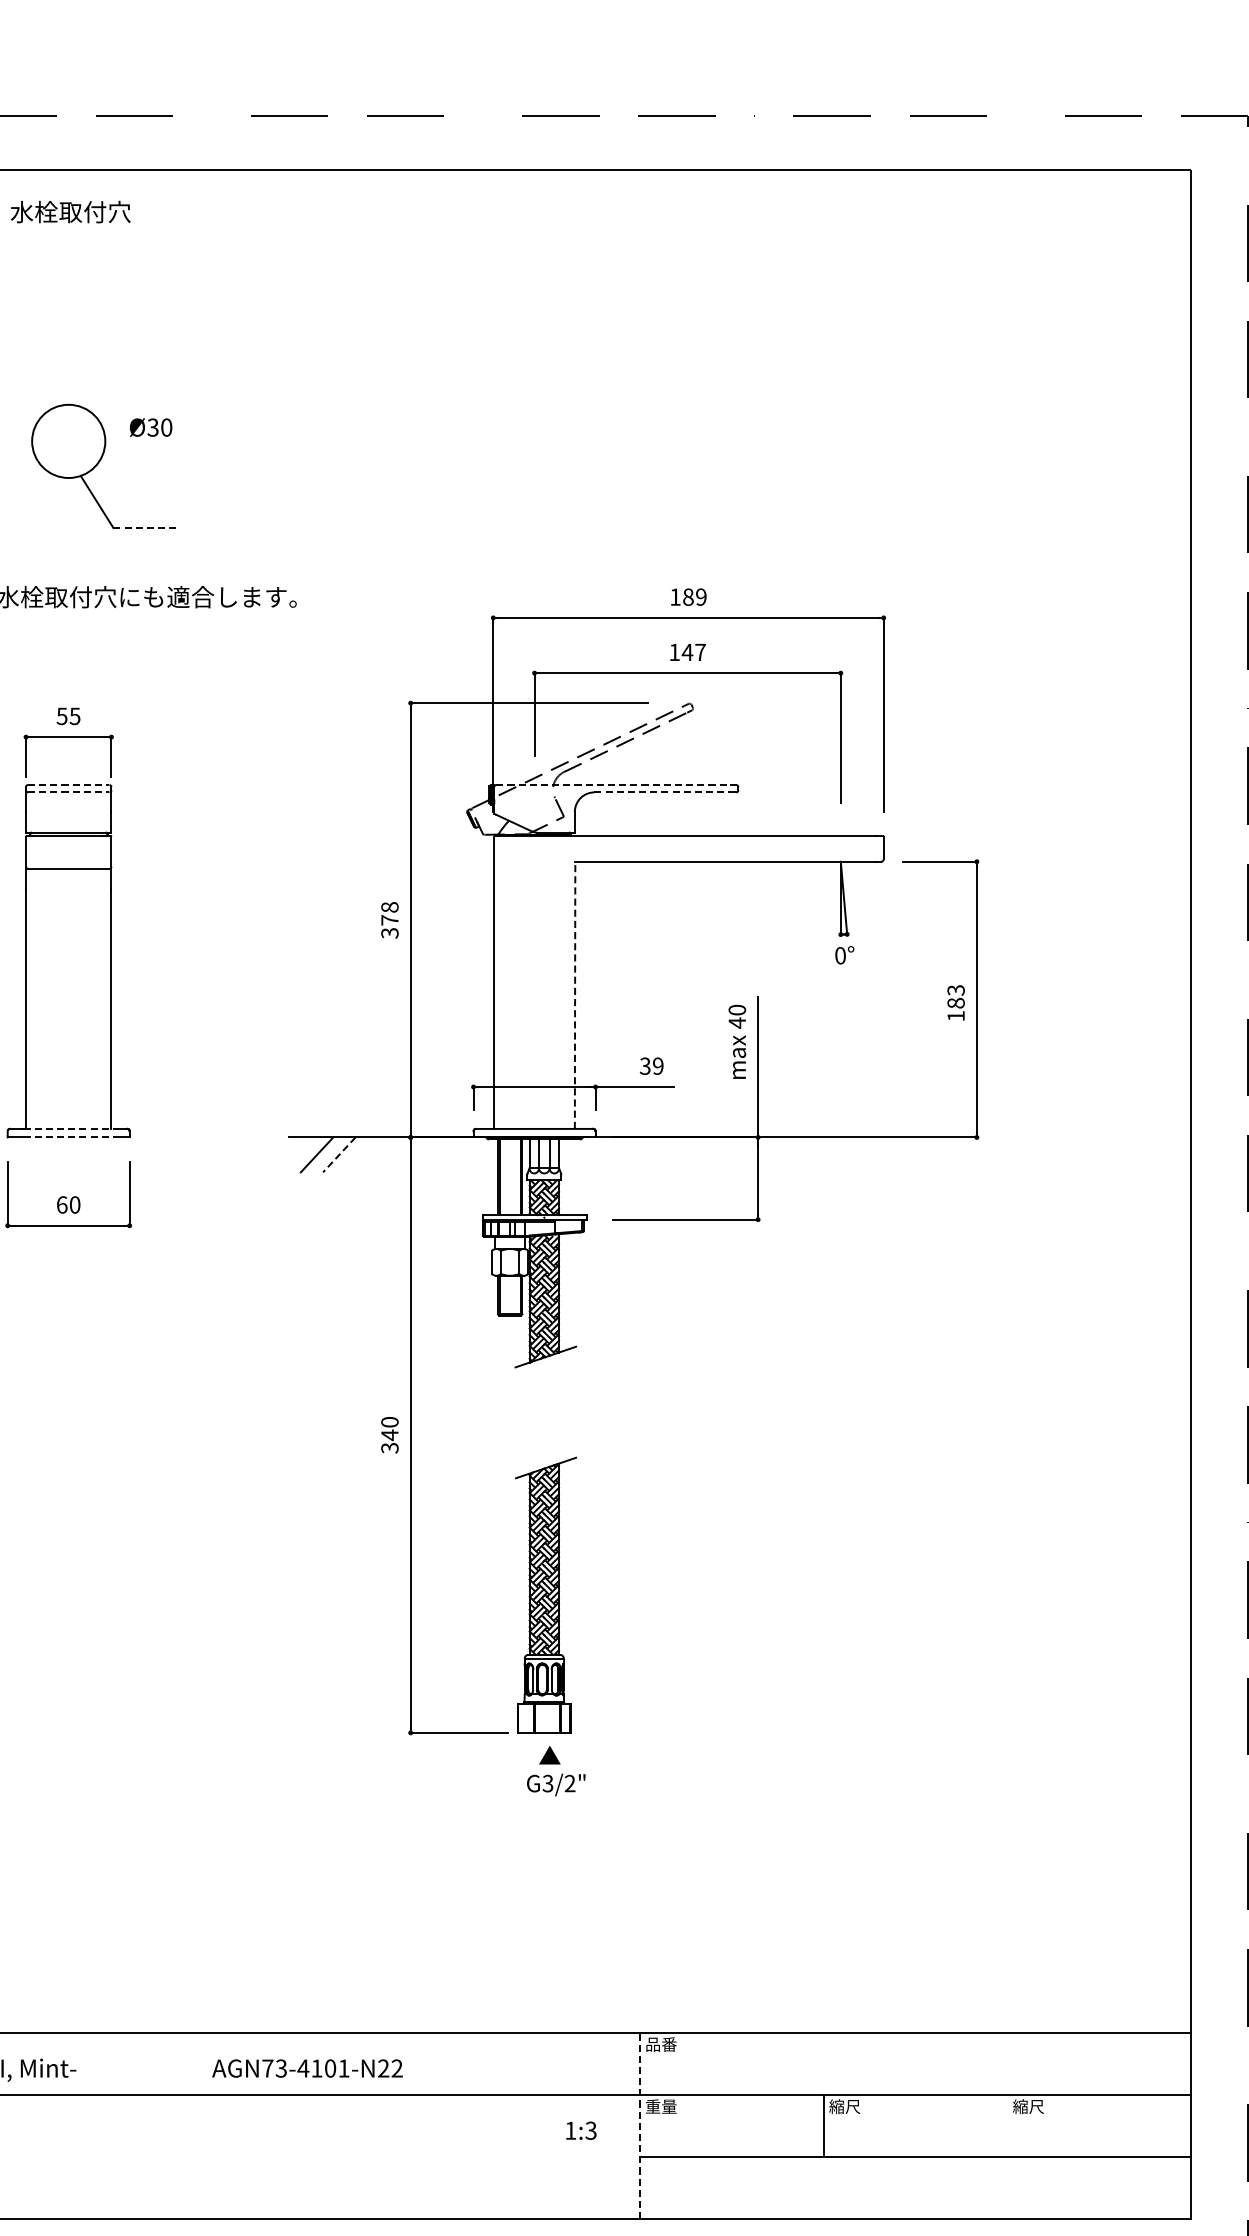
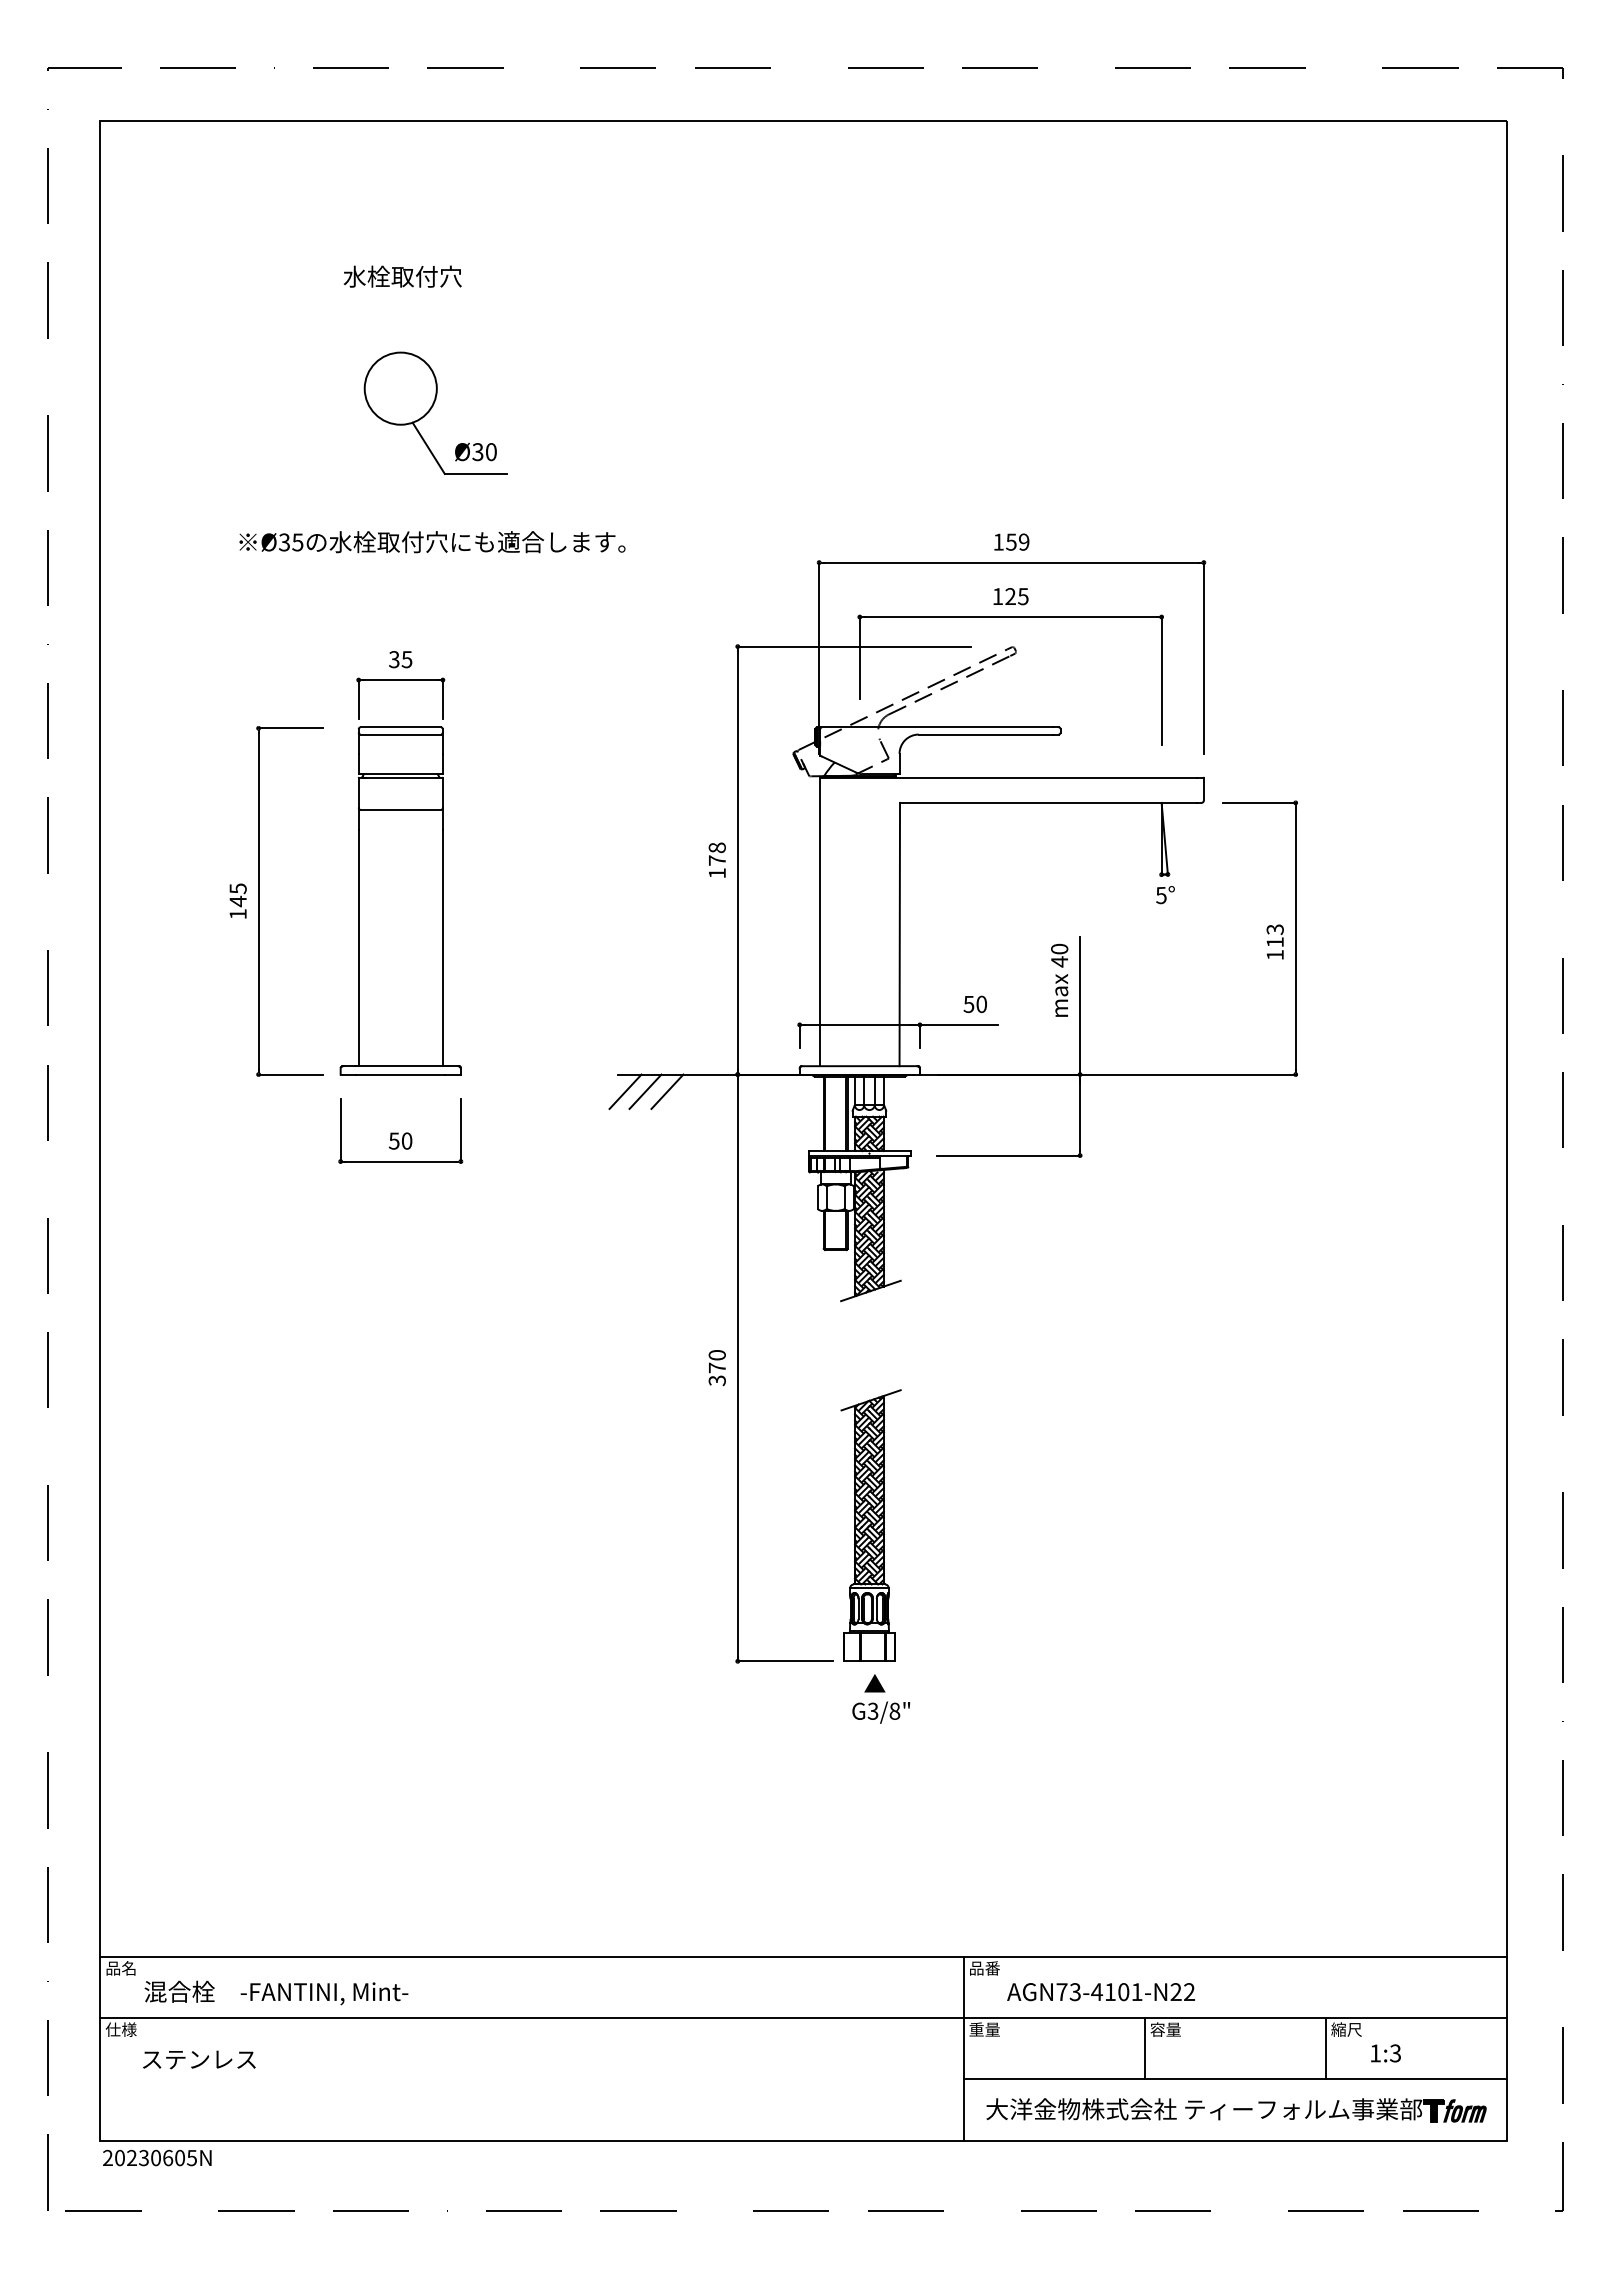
text: (70, 211) -> (402, 276), moved
text: (150, 427) -> (475, 451), moved
line: (145, 527) -> (476, 473), dashed -> solid
text: (688, 596) -> (1011, 541), 189 -> 159
text: (693, 652) -> (1016, 596), 147 -> 125
text: (62, 716) -> (394, 659), 55 -> 35
line: (69, 785) -> (401, 727), dashed -> solid
line: (613, 785) -> (937, 727), dashed -> solid
line: (69, 792) -> (401, 734), dashed -> solid
line: (663, 792) -> (986, 734), dashed -> solid
text: (389, 933) -> (716, 873), 378 -> 178
text: (840, 955) -> (1161, 895), 0° -> 5°
line: (574, 995) -> (899, 934), dashed -> solid
text: (955, 1003) -> (1274, 942), 183 -> 113
text: (651, 1065) -> (975, 1003), 39 -> 50
line: (69, 1129) -> (401, 1066), dashed -> solid
line: (69, 1137) -> (401, 1074), dashed -> solid
line: (296, 1154) -> (625, 1091), added
line: (339, 1155) -> (667, 1092), dashed -> solid
text: (61, 1204) -> (393, 1140), 60 -> 50
text: (390, 1434) -> (717, 1367), 340 -> 370
text: (569, 1782) -> (894, 1710), G3/2" -> G3/8"
text: (306, 2068) -> (1100, 1992), moved
text: (844, 2106) -> (1165, 2029), 縮尺 -> 容量
line: (639, 2125) -> (963, 2048), dashed -> solid
line: (1007, 2125) -> (1325, 2048), added
text: (580, 2130) -> (1385, 2053), moved
part: (916, 2188) -> (1236, 2110), added

